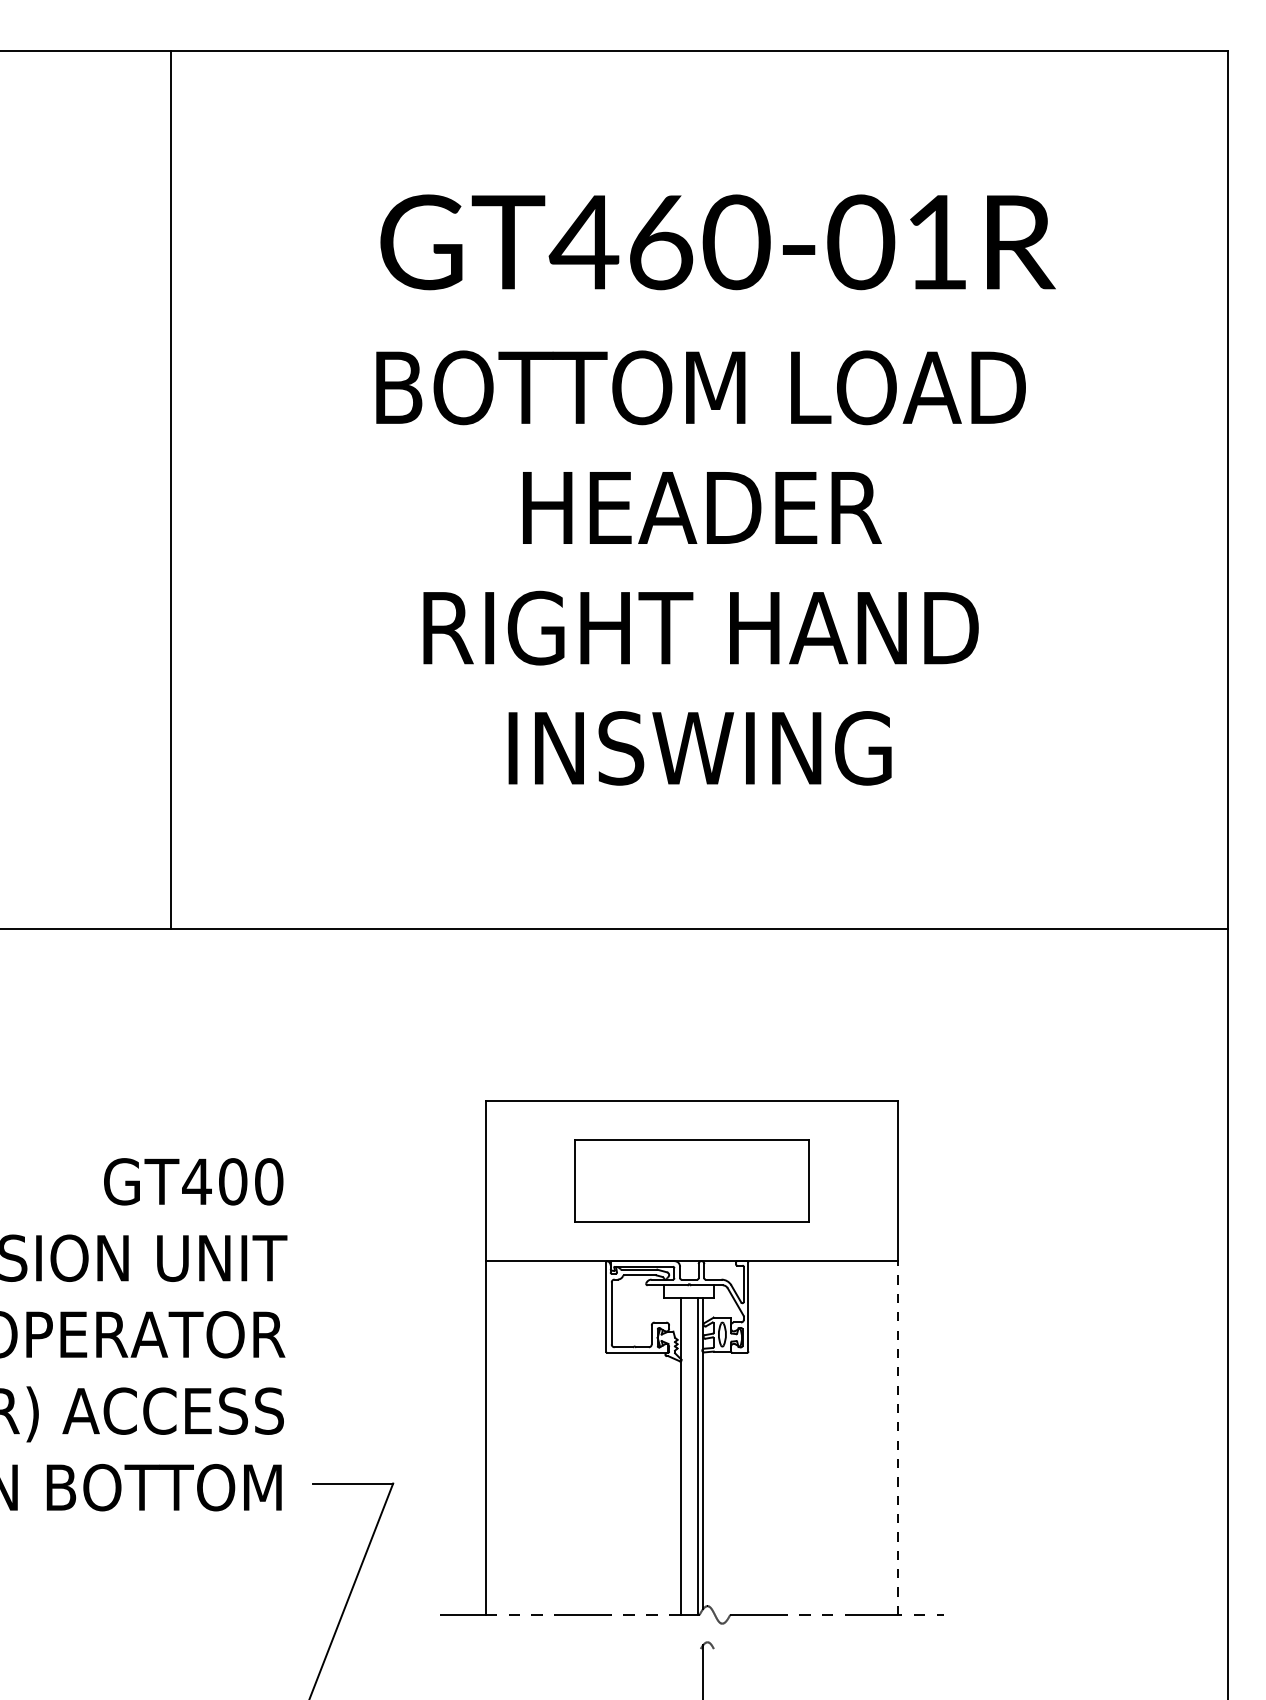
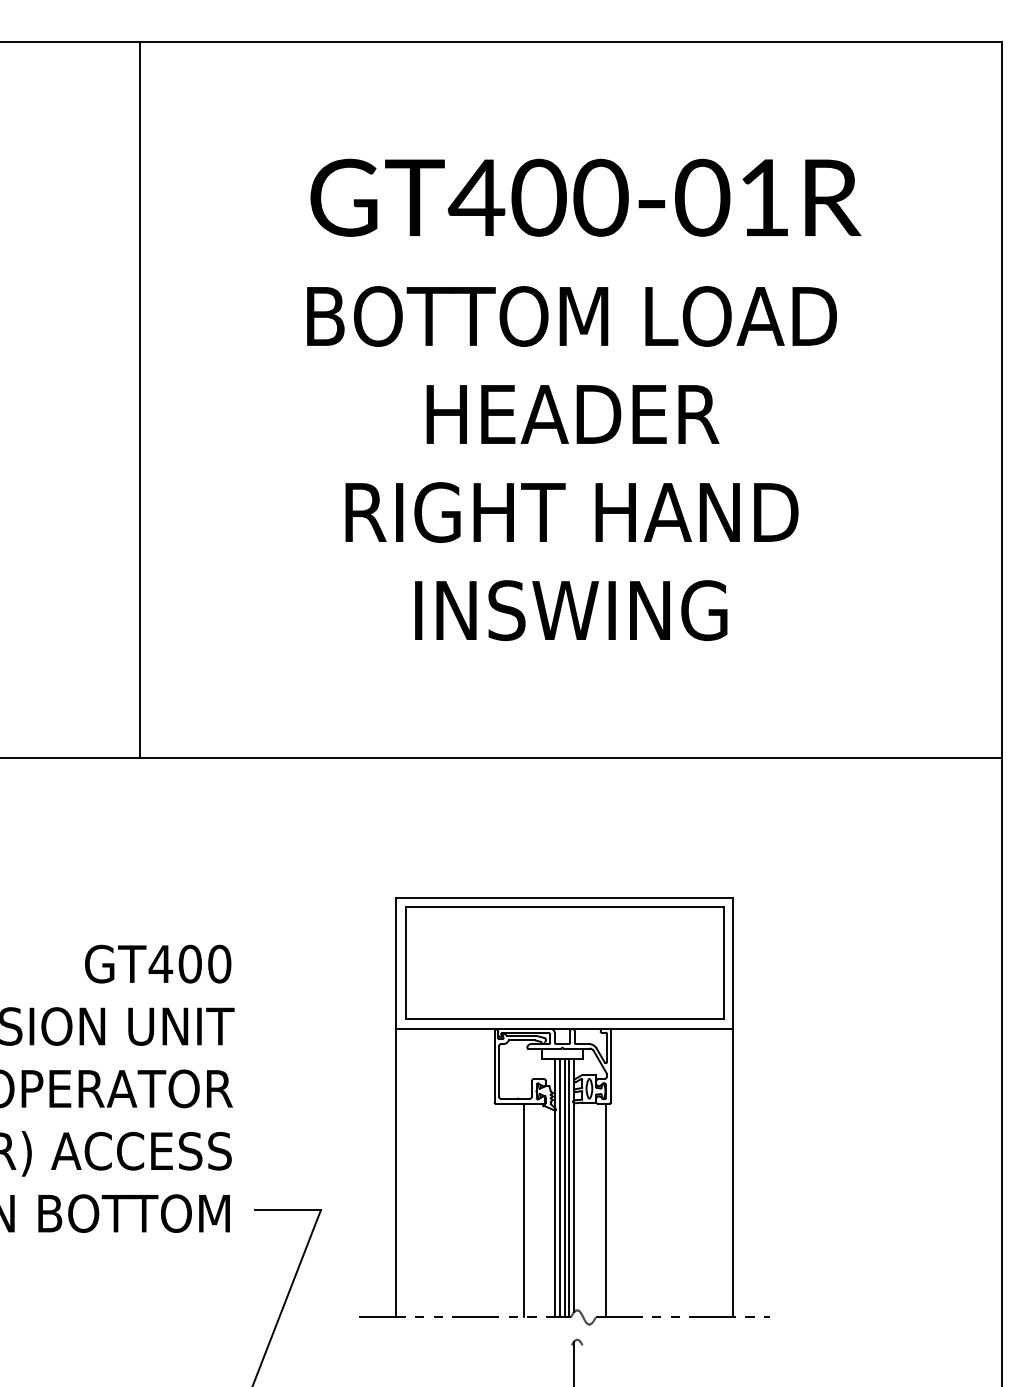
text: (660, 242) -> (538, 197), GT460-01R -> GT400-01R
part: (691, 1180) -> (564, 963), size x1.67
line: (898, 1438) -> (733, 1173), dashed -> solid
line: (686, 1455) -> (560, 1187), added
line: (692, 1455) -> (565, 1187), added
line: (641, 1483) -> (523, 1210), added
line: (742, 1483) -> (605, 1210), added

